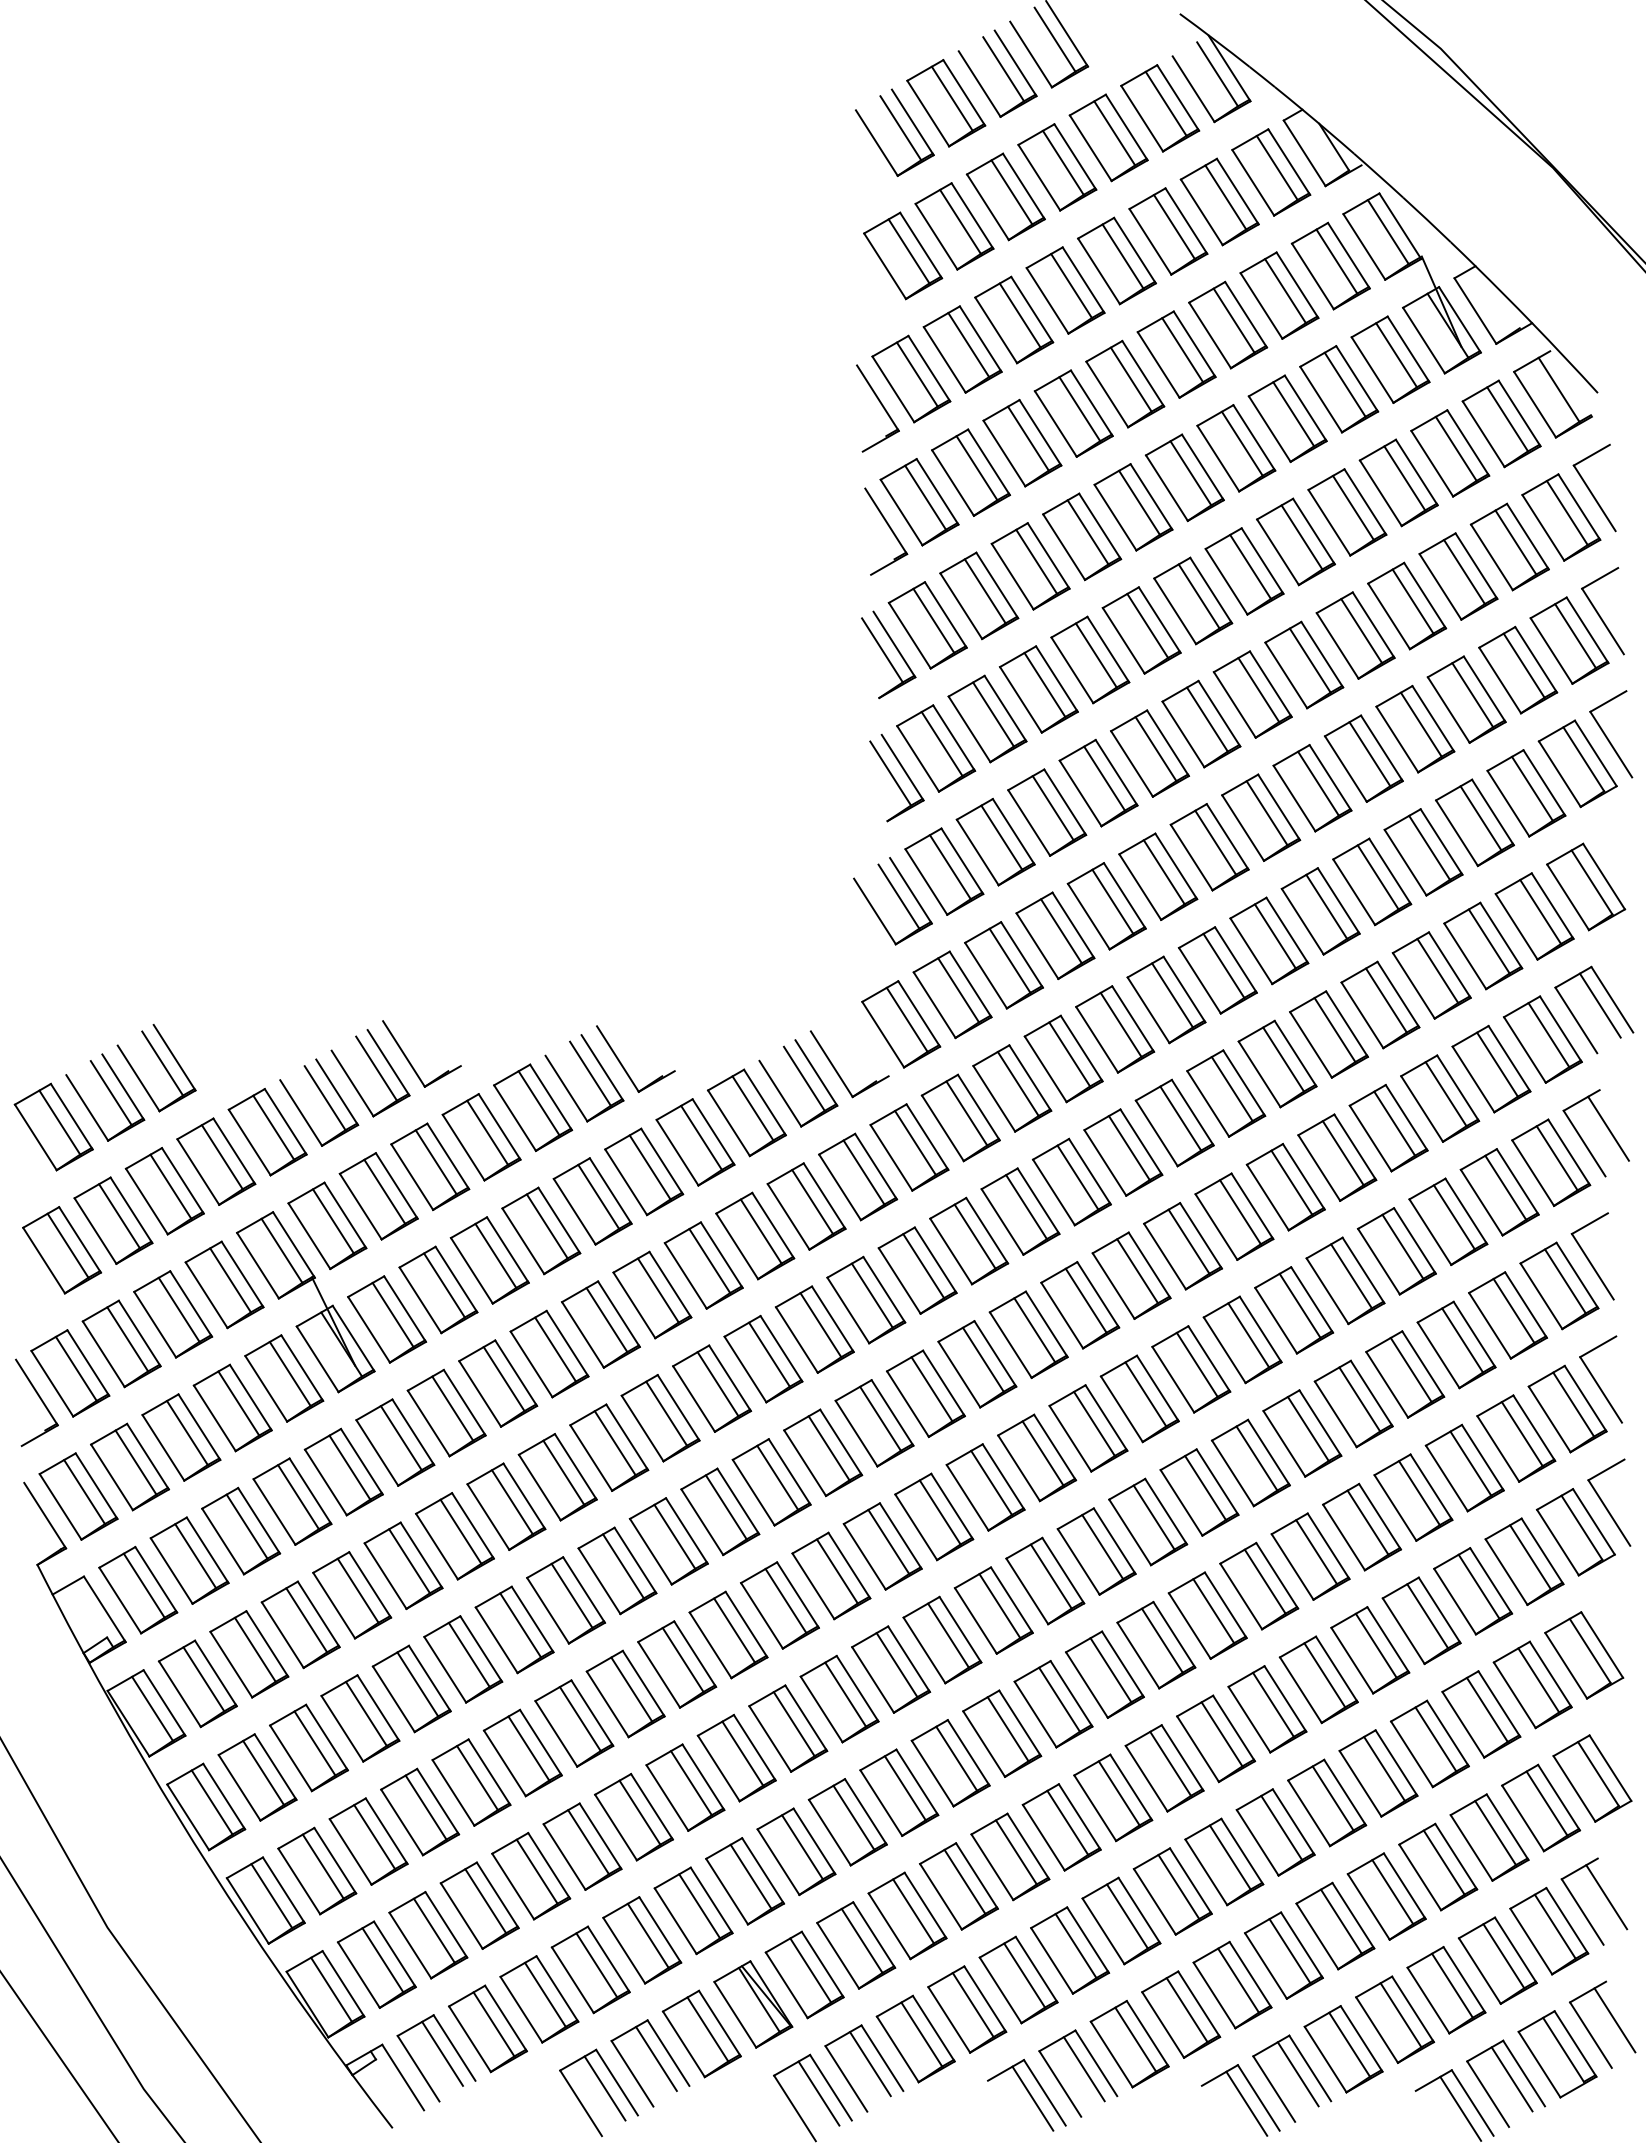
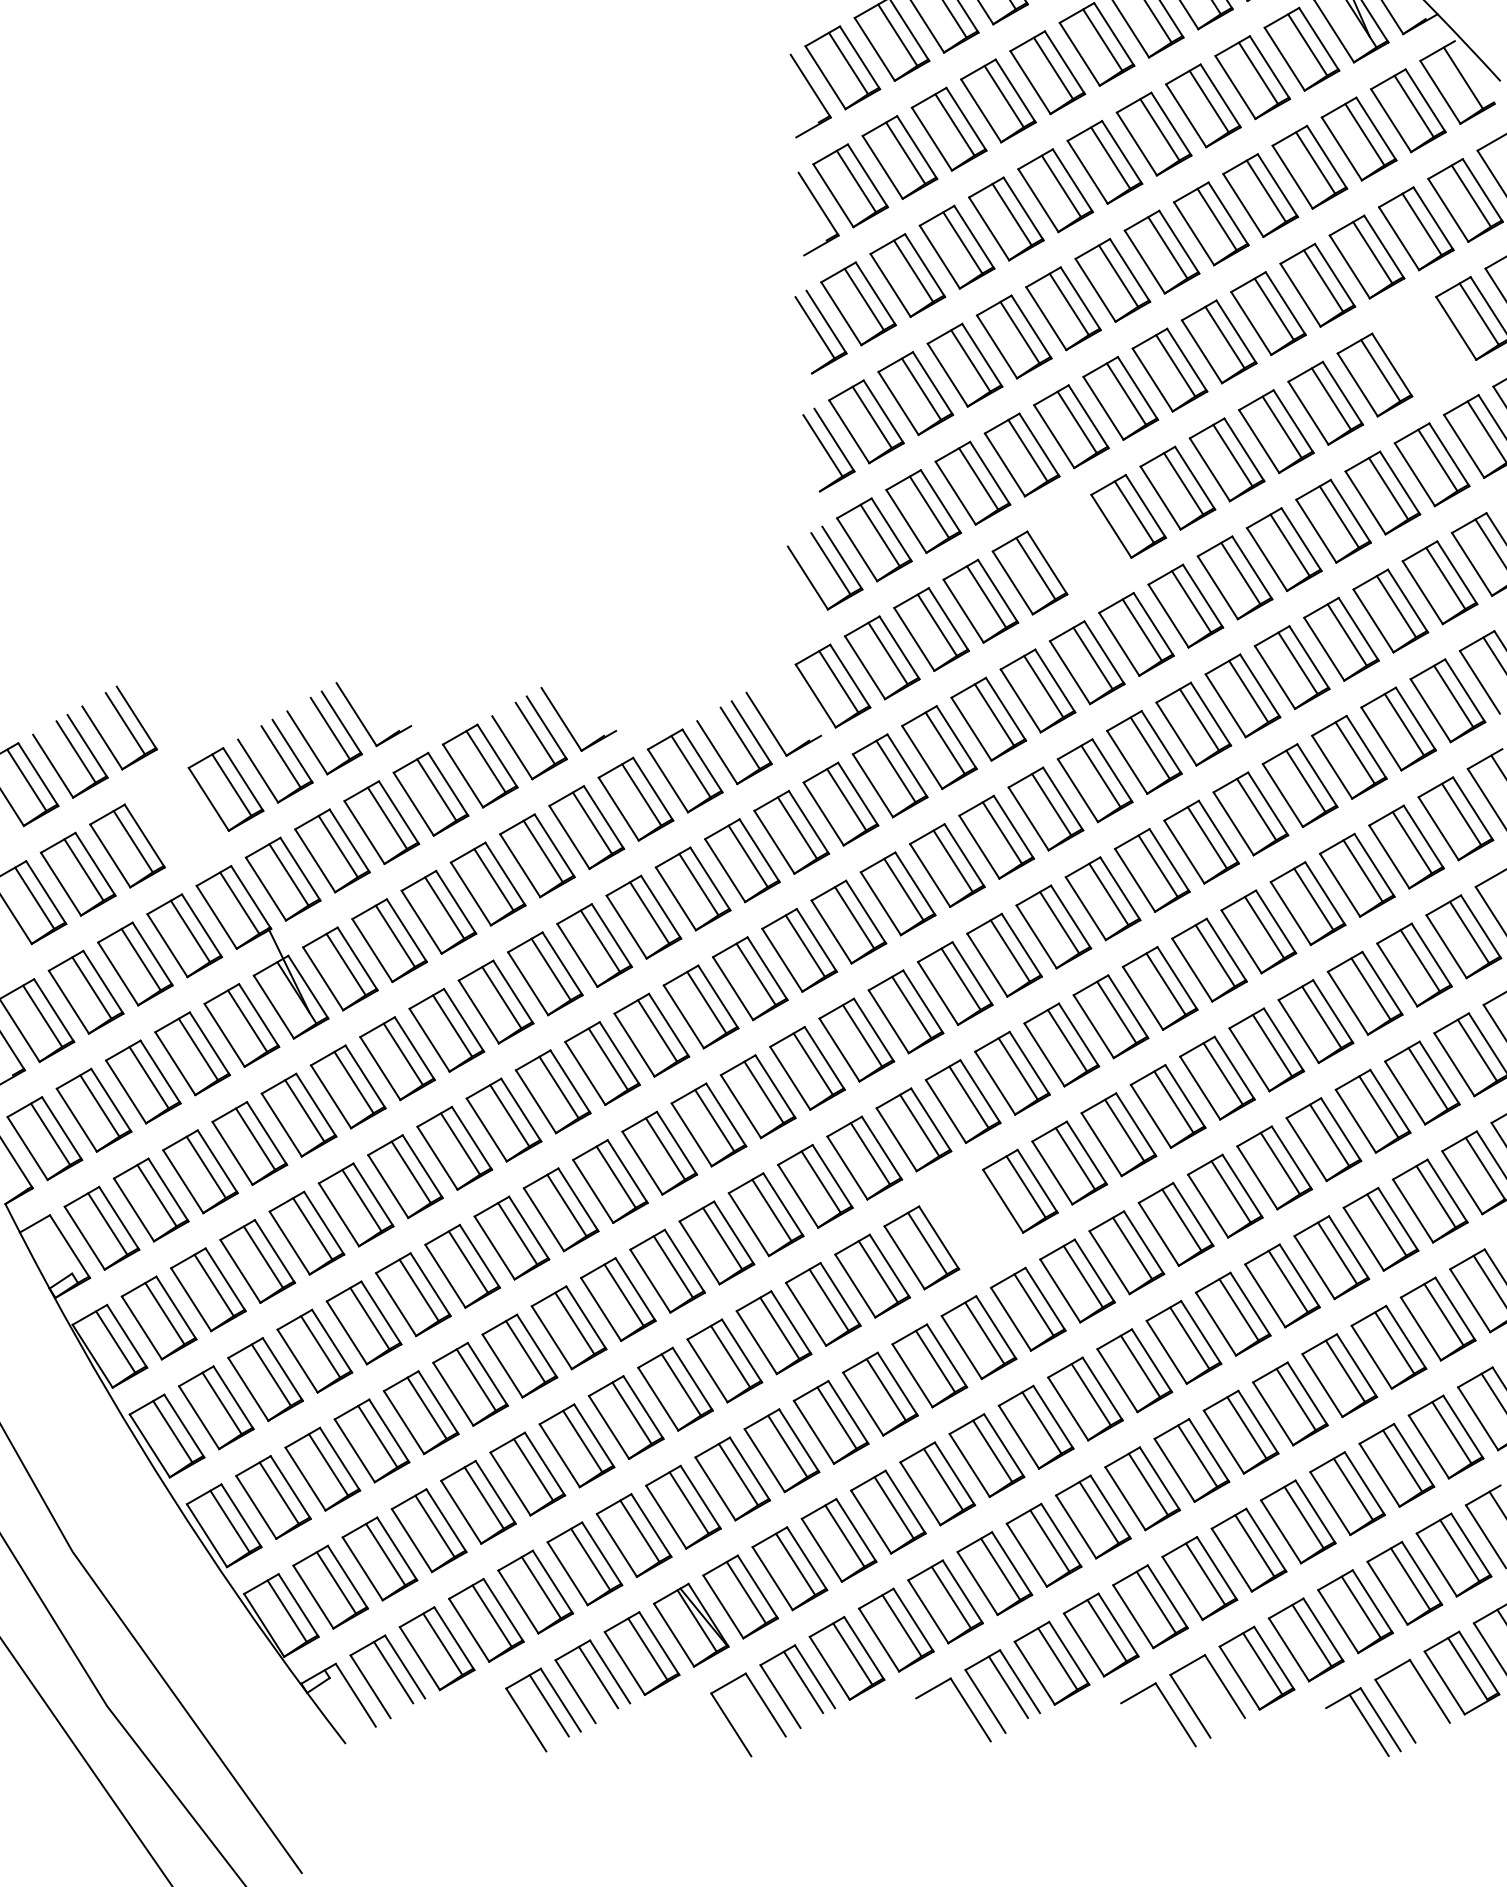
part: (1518, 669) -> (1424, 346), removed
part: (1158, 876) -> (1079, 544), removed
part: (216, 1161) -> (176, 817), removed
part: (1045, 1580) -> (971, 1219), removed
line: (1297, 2074) -> (1212, 1692), removed
line: (1511, 2079) -> (1417, 1697), removed
line: (818, 2093) -> (753, 1710), removed
line: (1032, 2098) -> (958, 1715), removed
line: (1246, 2103) -> (1163, 1720), removed

